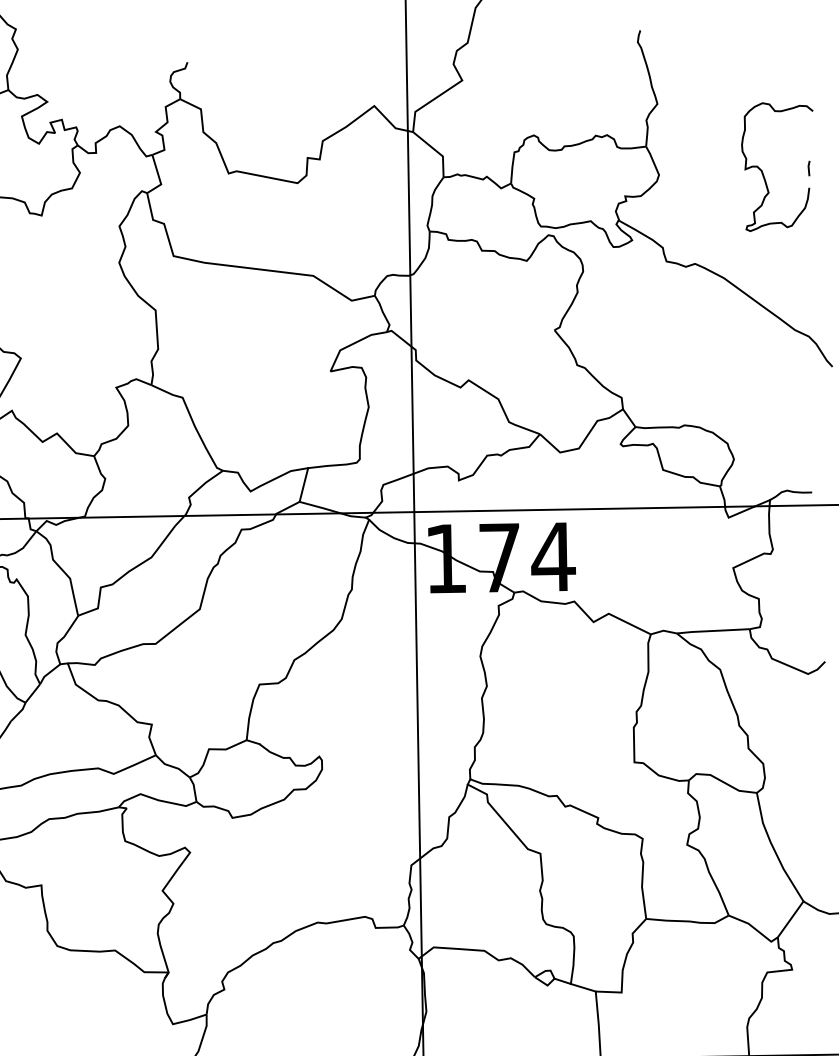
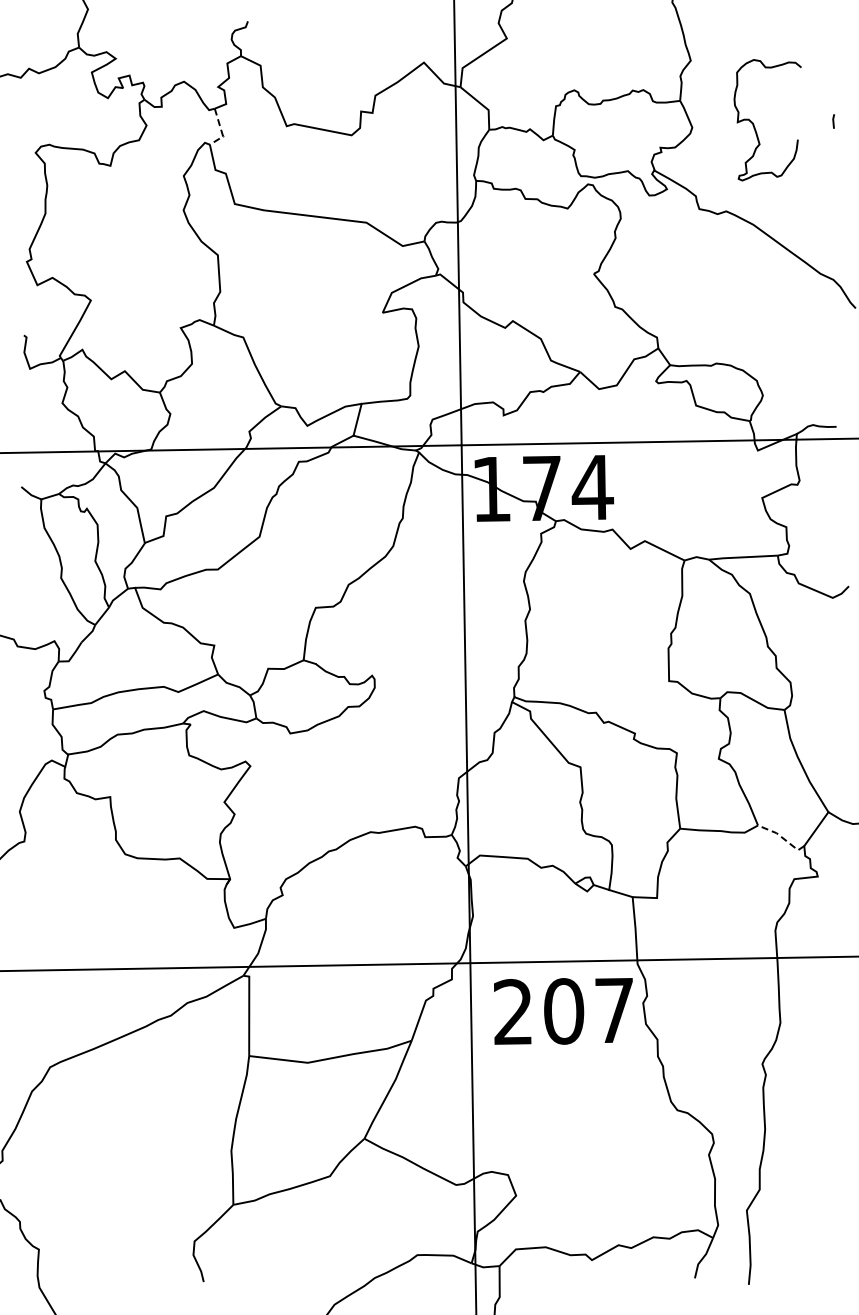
curve: (763, 171) -> (754, 124), moved
line: (159, 178) -> (221, 130), solid -> dashed
line: (753, 928) -> (781, 837), solid -> dashed

